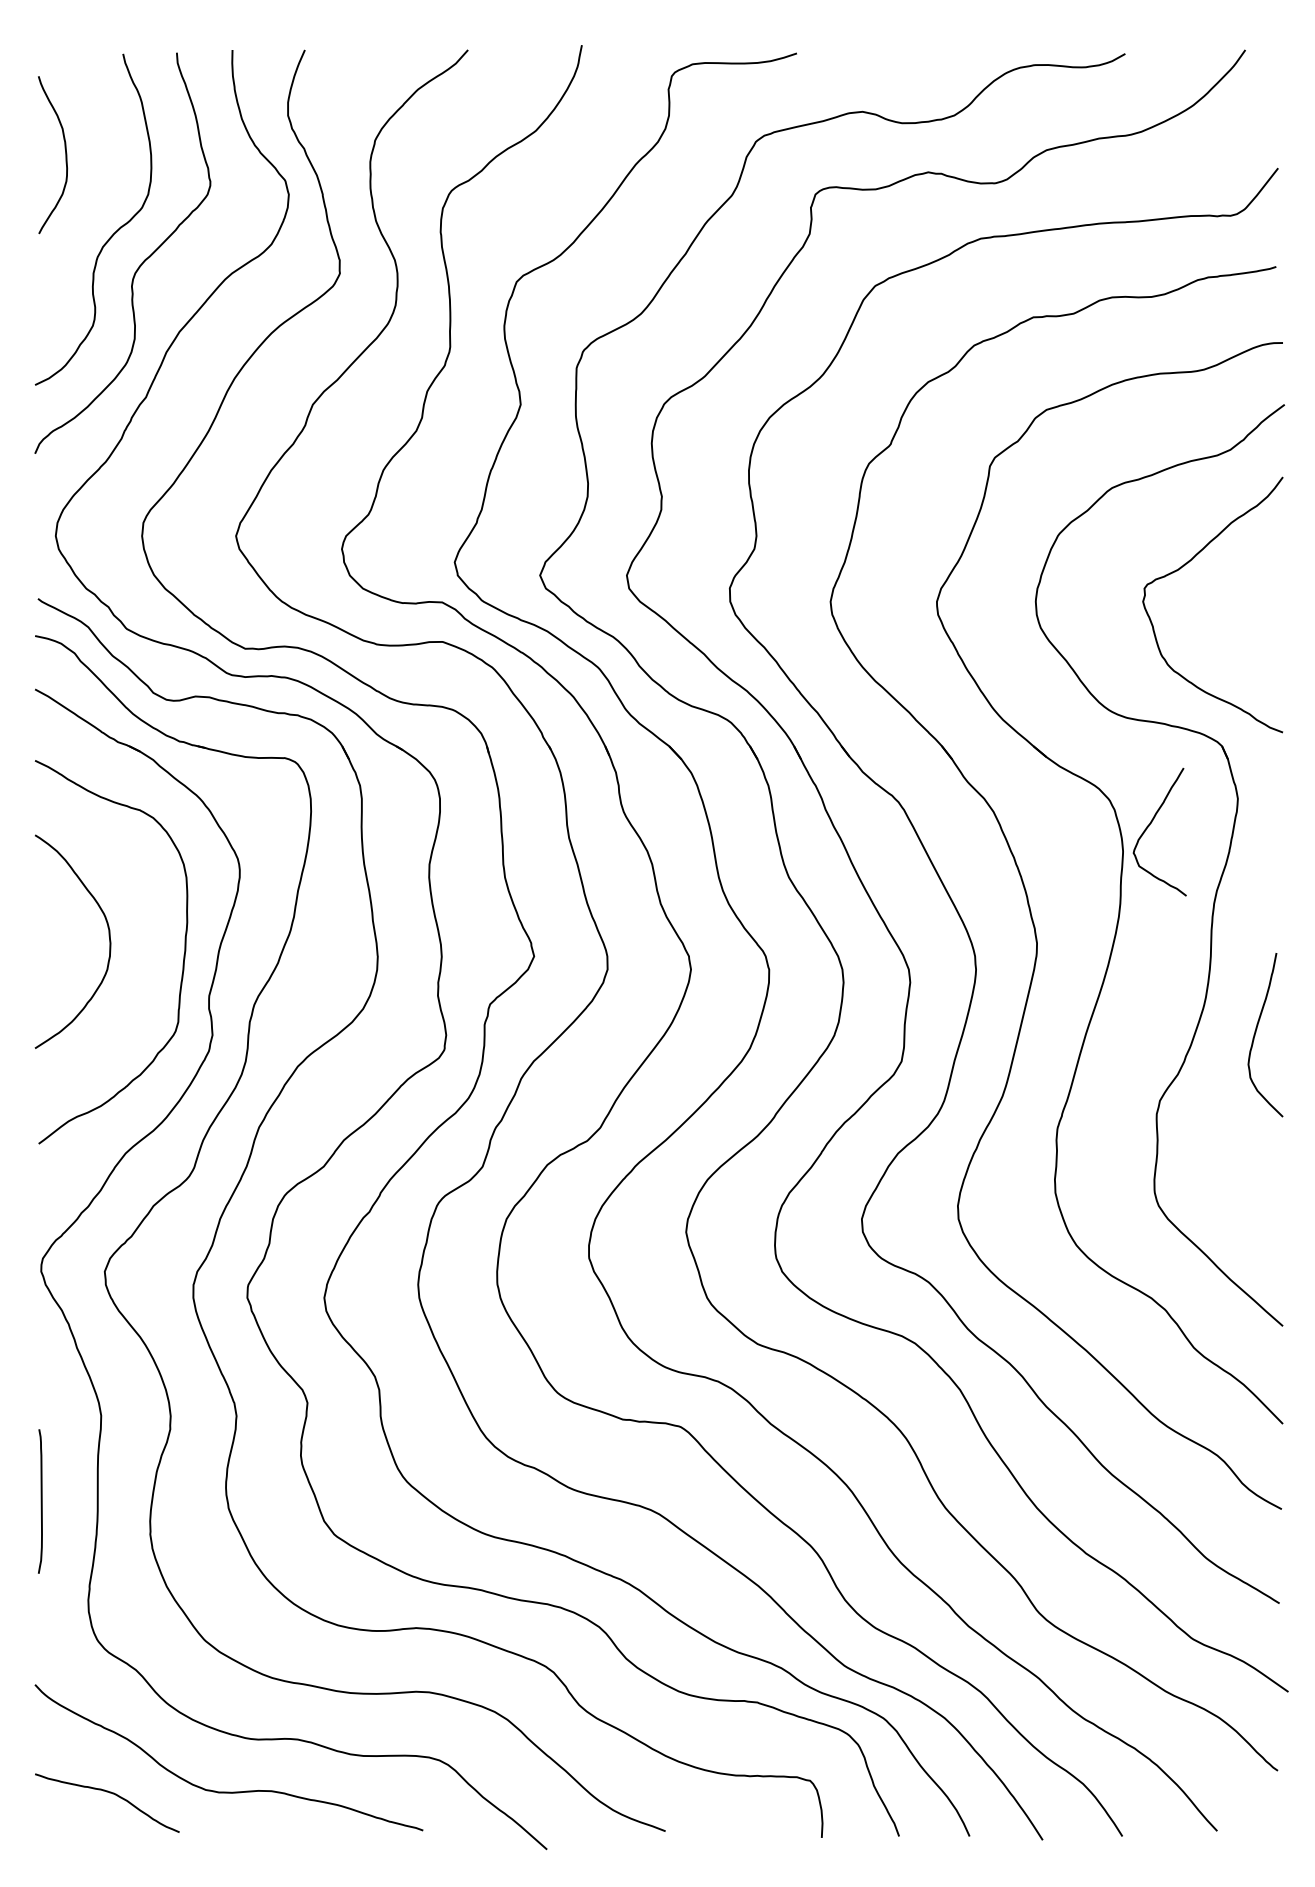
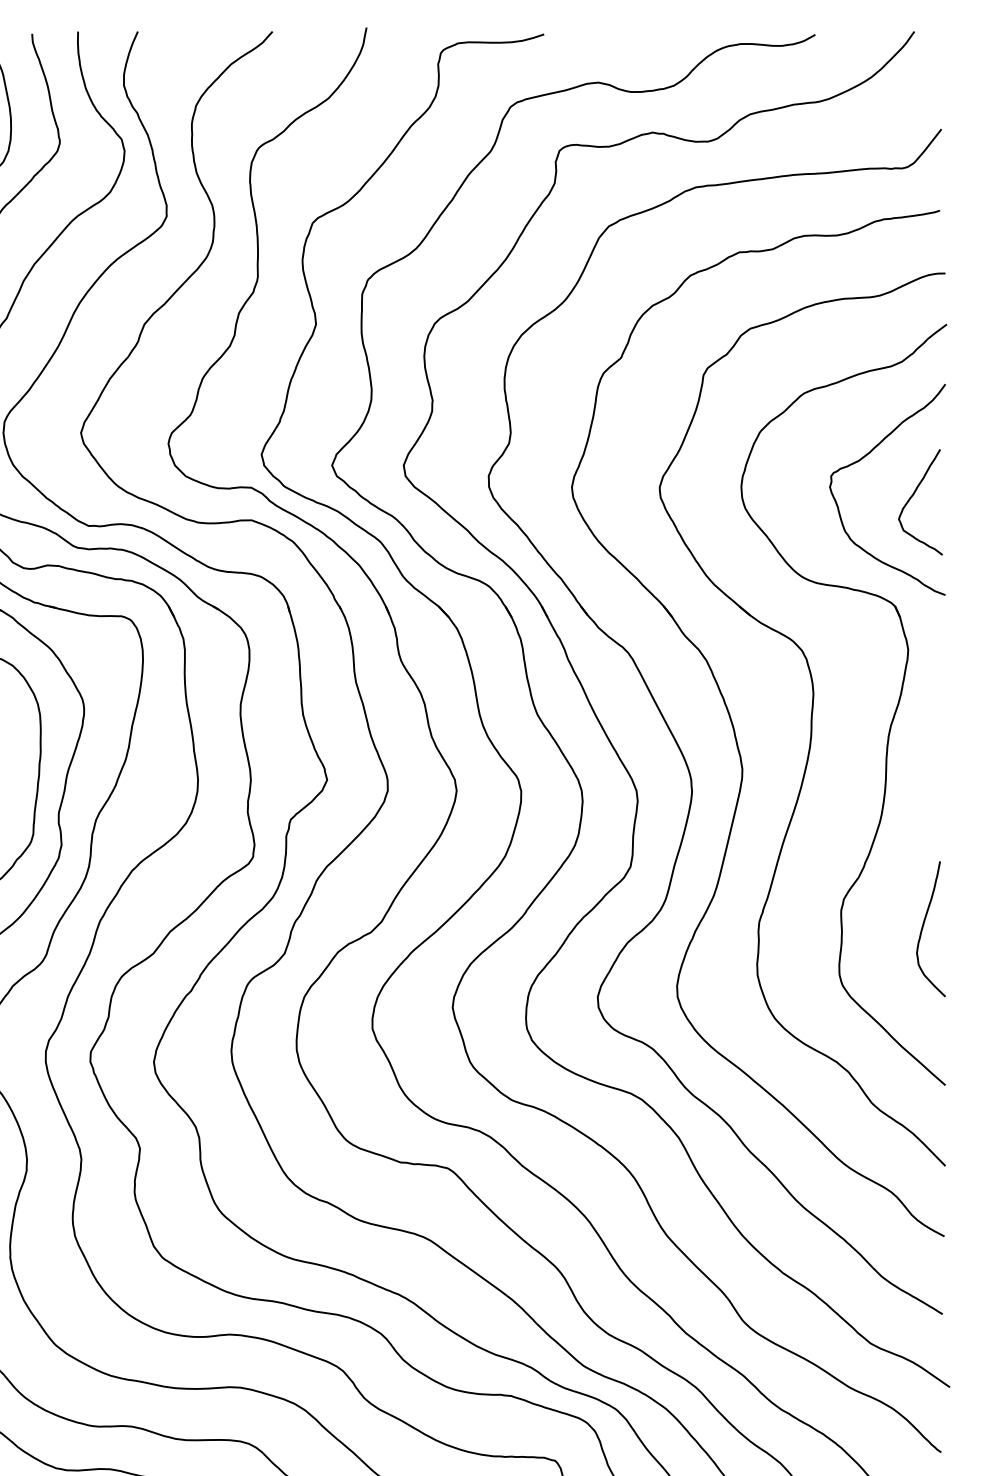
curve: (1149, 826) -> (912, 497), moved
curve: (1256, 1032) -> (923, 927), moved

